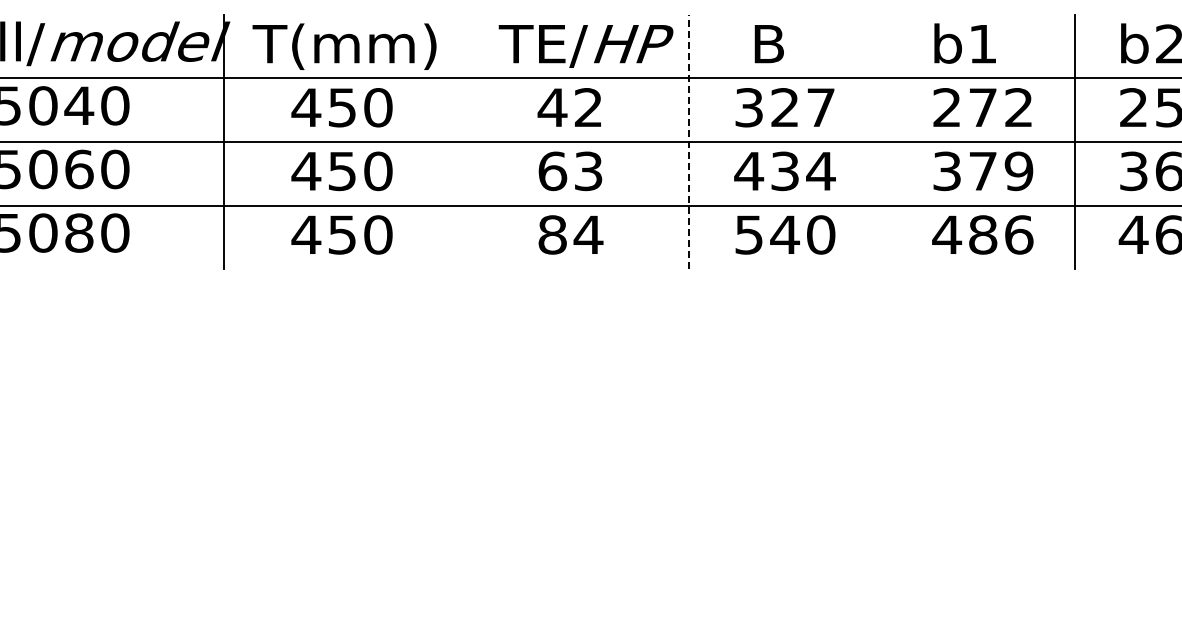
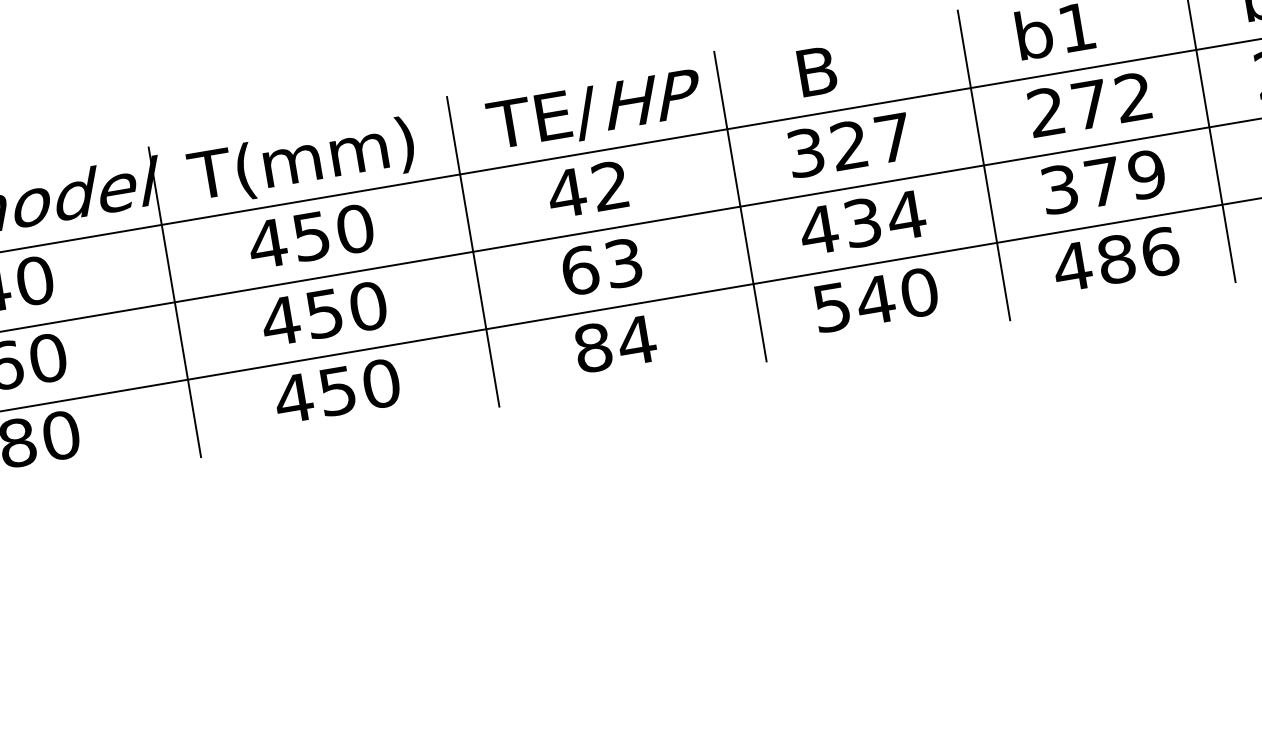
line: (469, 141) -> (472, 251), added
line: (689, 141) -> (740, 206), dashed -> solid
line: (889, 141) -> (983, 165), added

